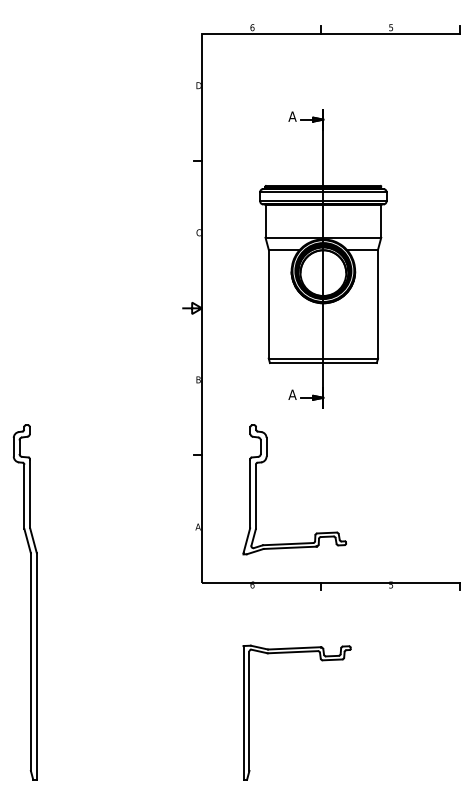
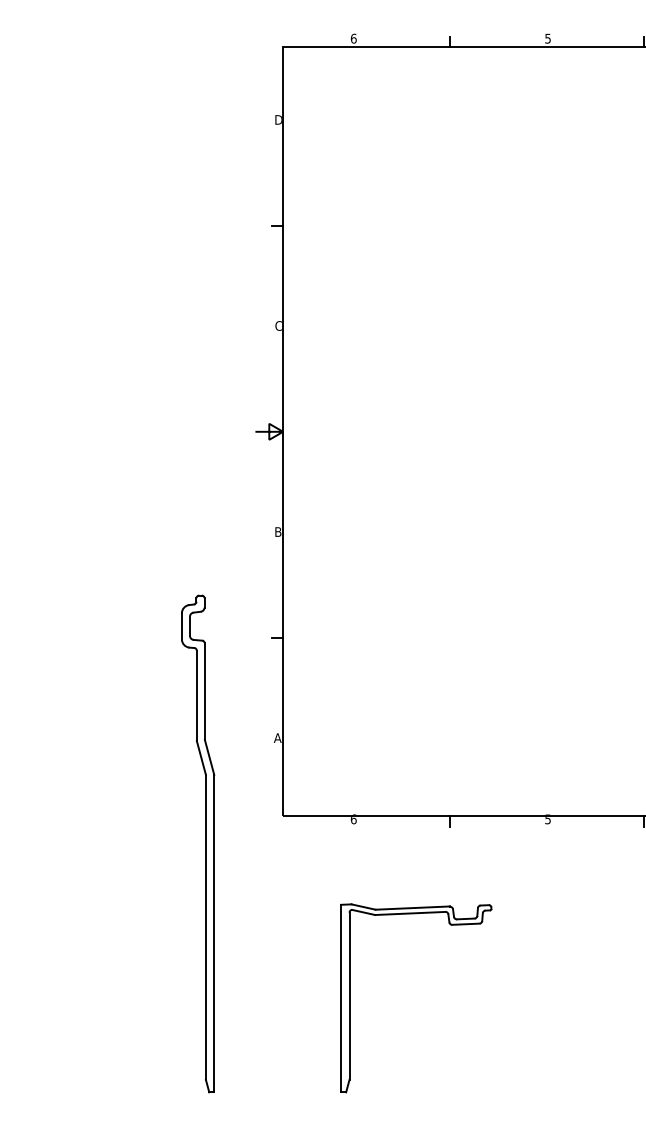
part: (323, 258) -> (453, 361), removed
part: (256, 489) -> (359, 685), removed
part: (24, 602) -> (196, 843), moved

